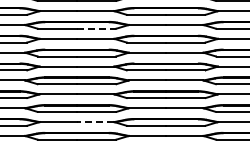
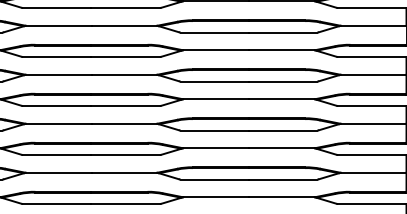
line: (96, 28) -> (125, 7), dashed -> solid
line: (95, 122) -> (124, 173), dashed -> solid

